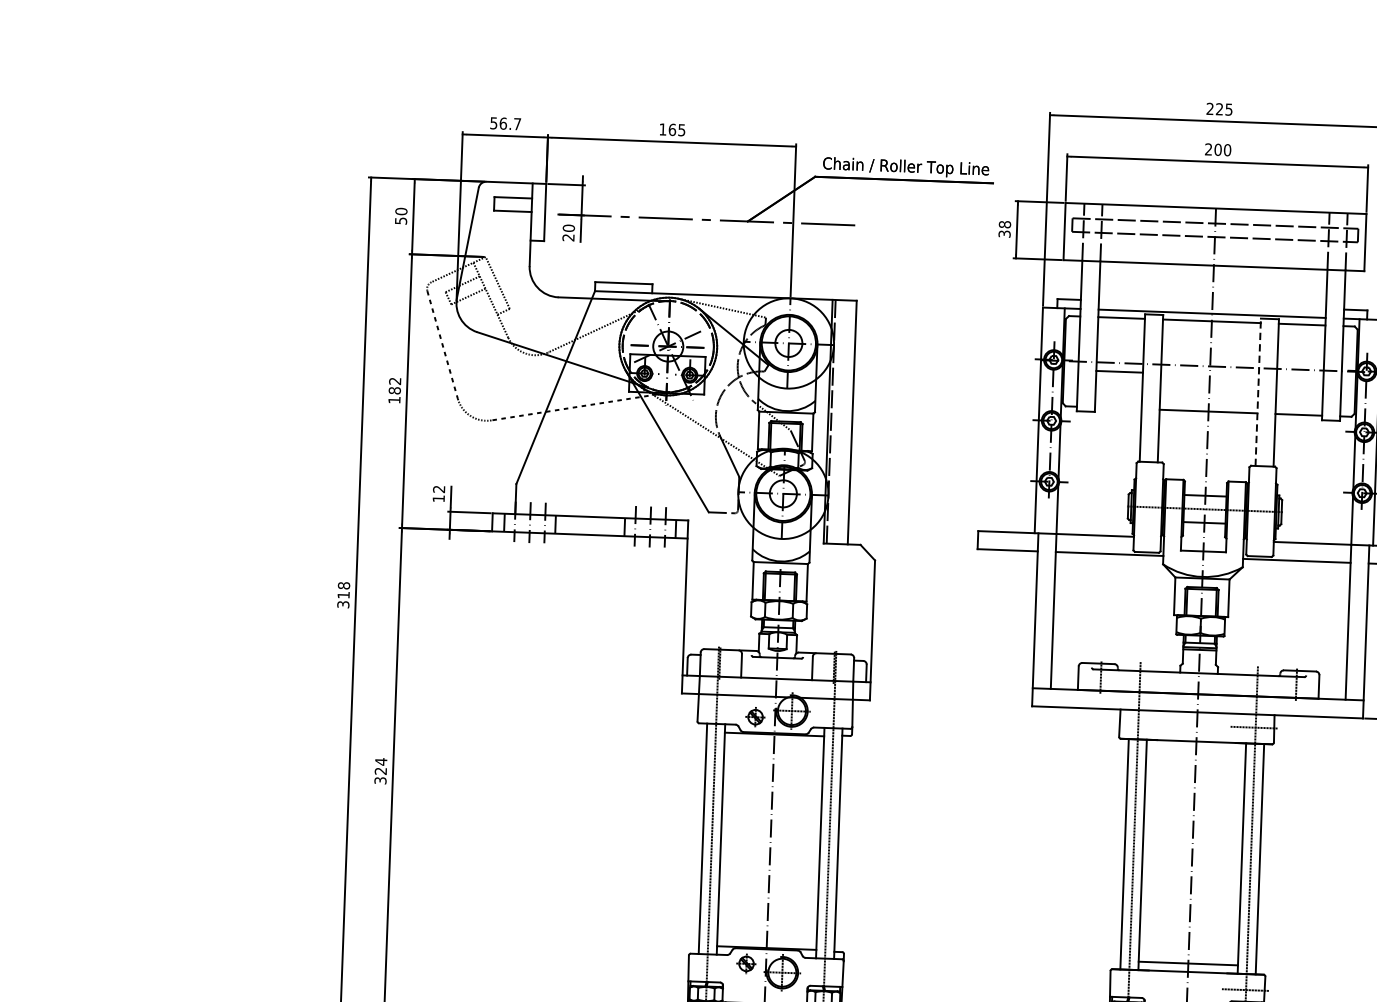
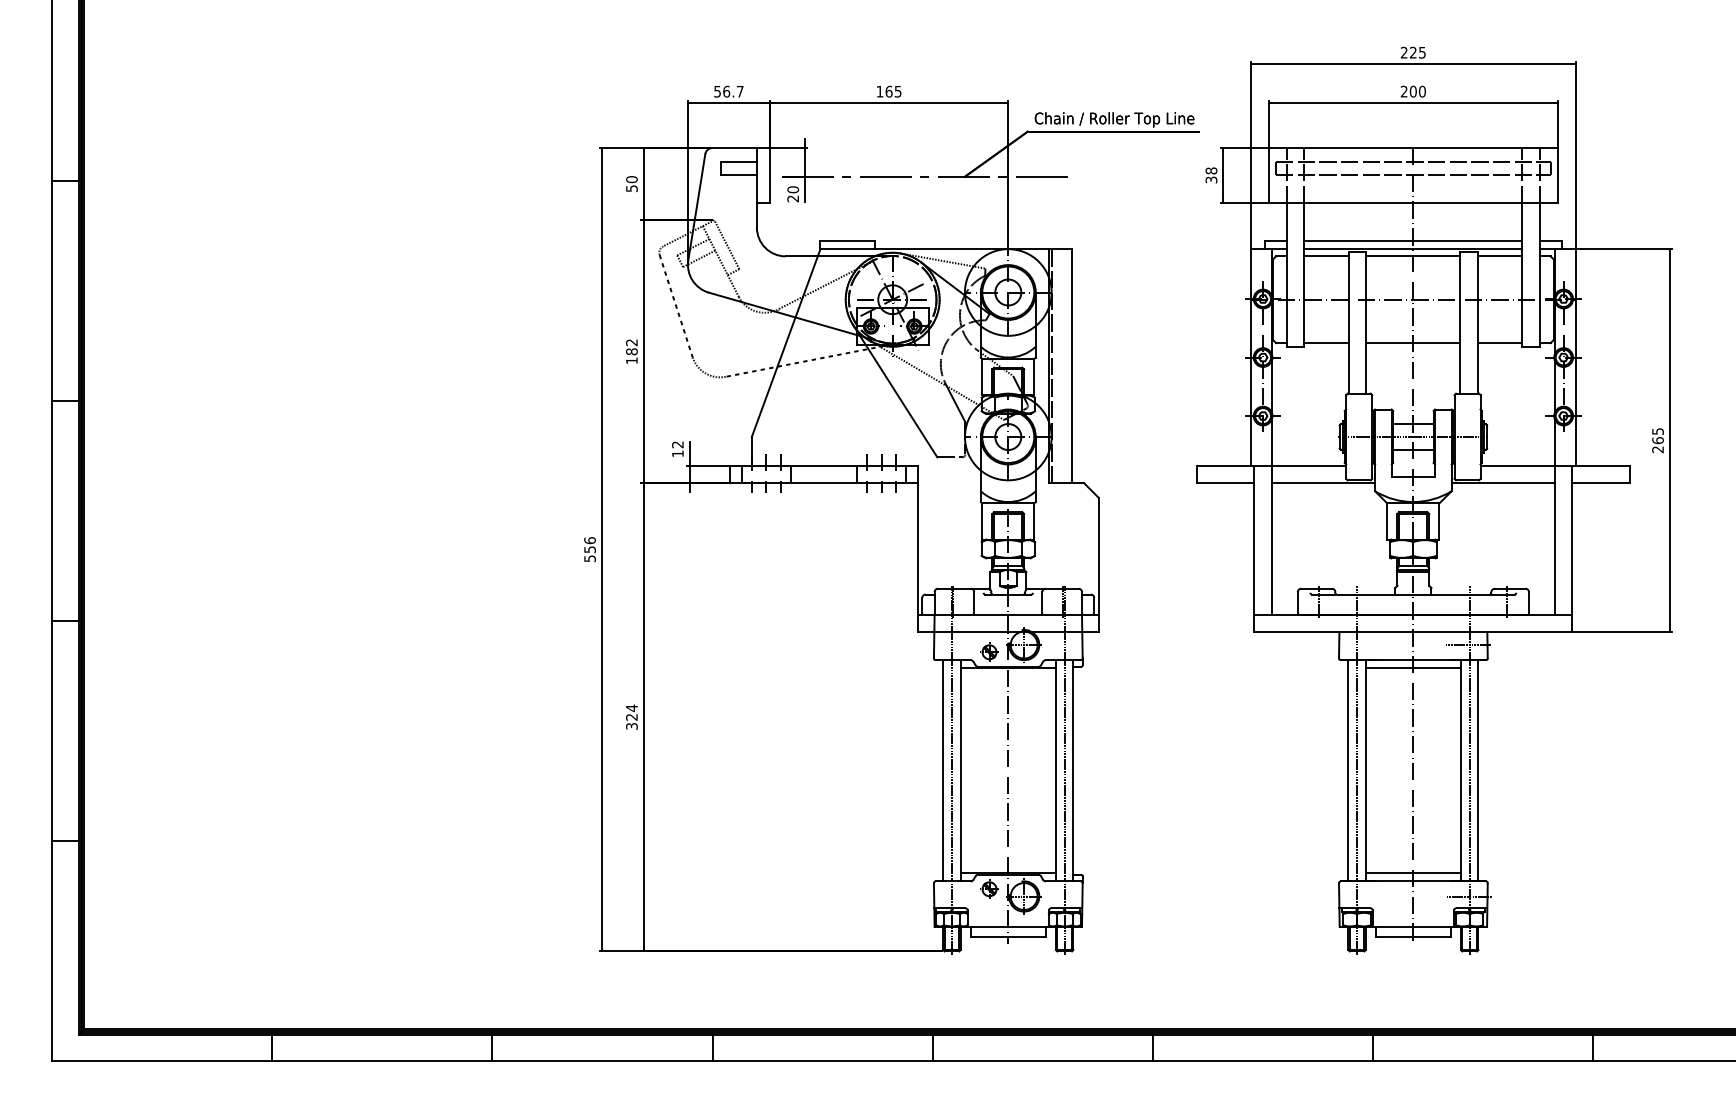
line: (1212, 304) -> (1413, 240), added
line: (1119, 372) -> (1326, 343), moved
line: (1258, 391) -> (1460, 322), dashed -> solid
text: (343, 594) -> (589, 549), 318 -> 556
line: (1196, 750) -> (1413, 668), added

